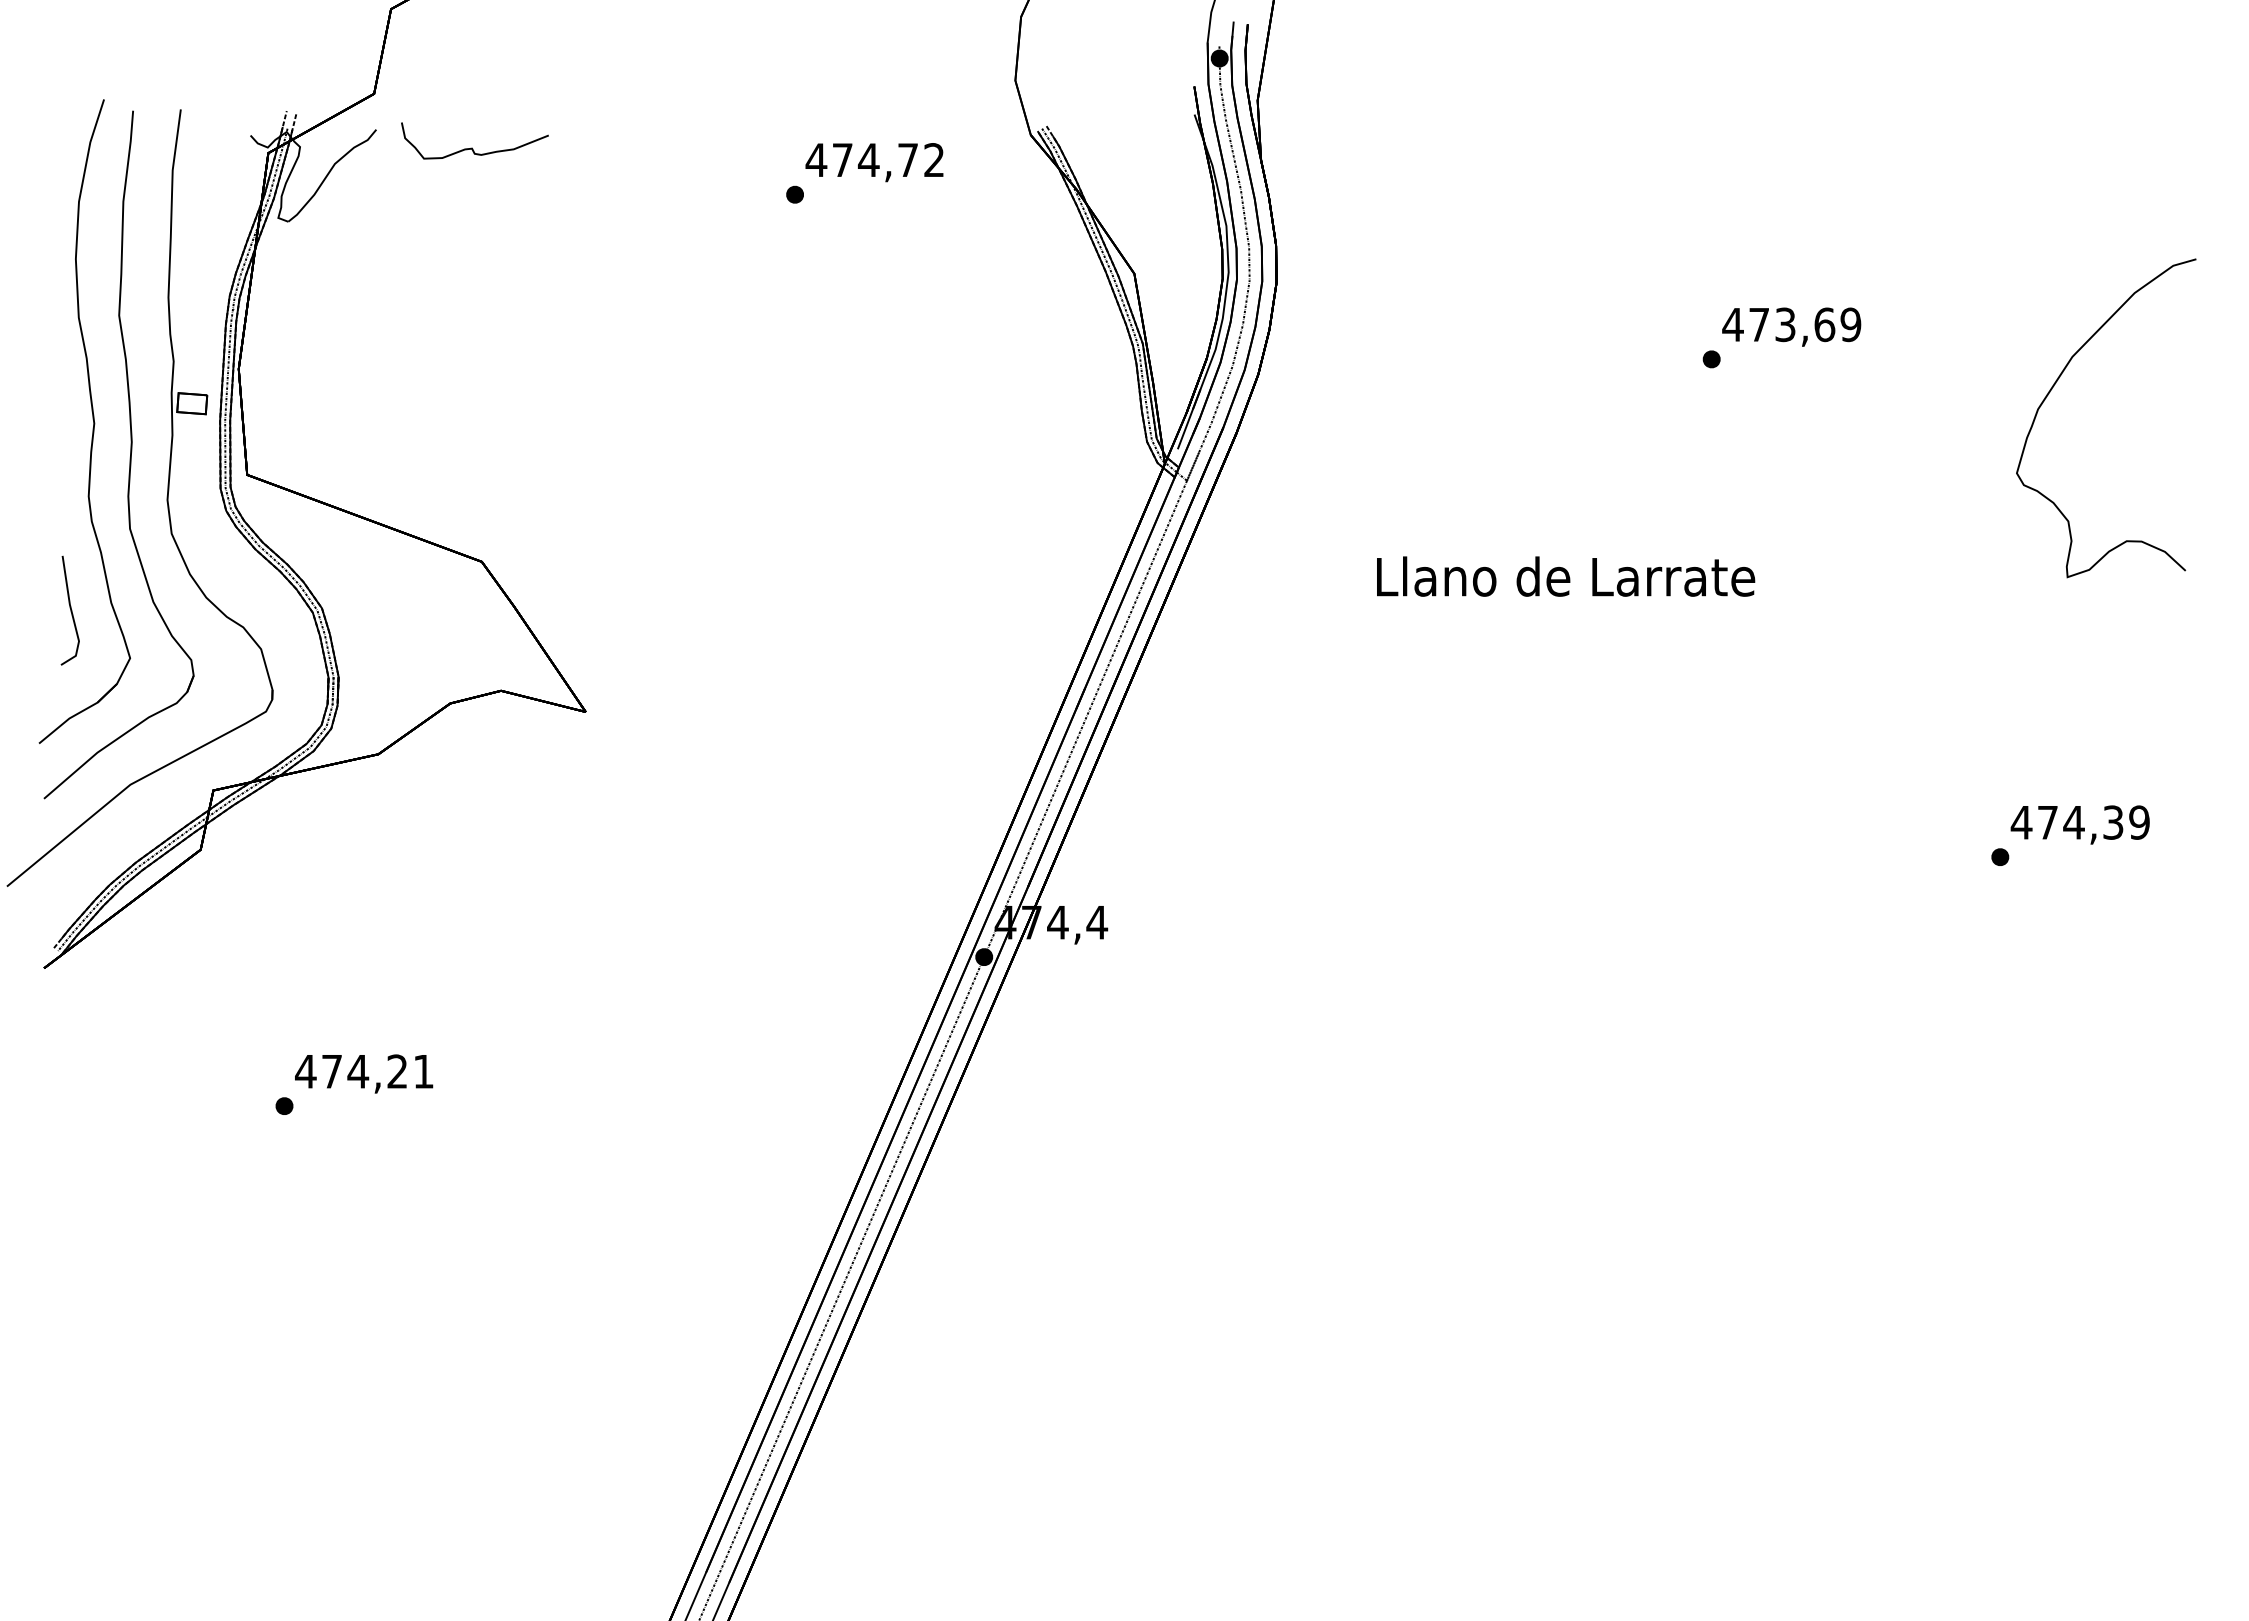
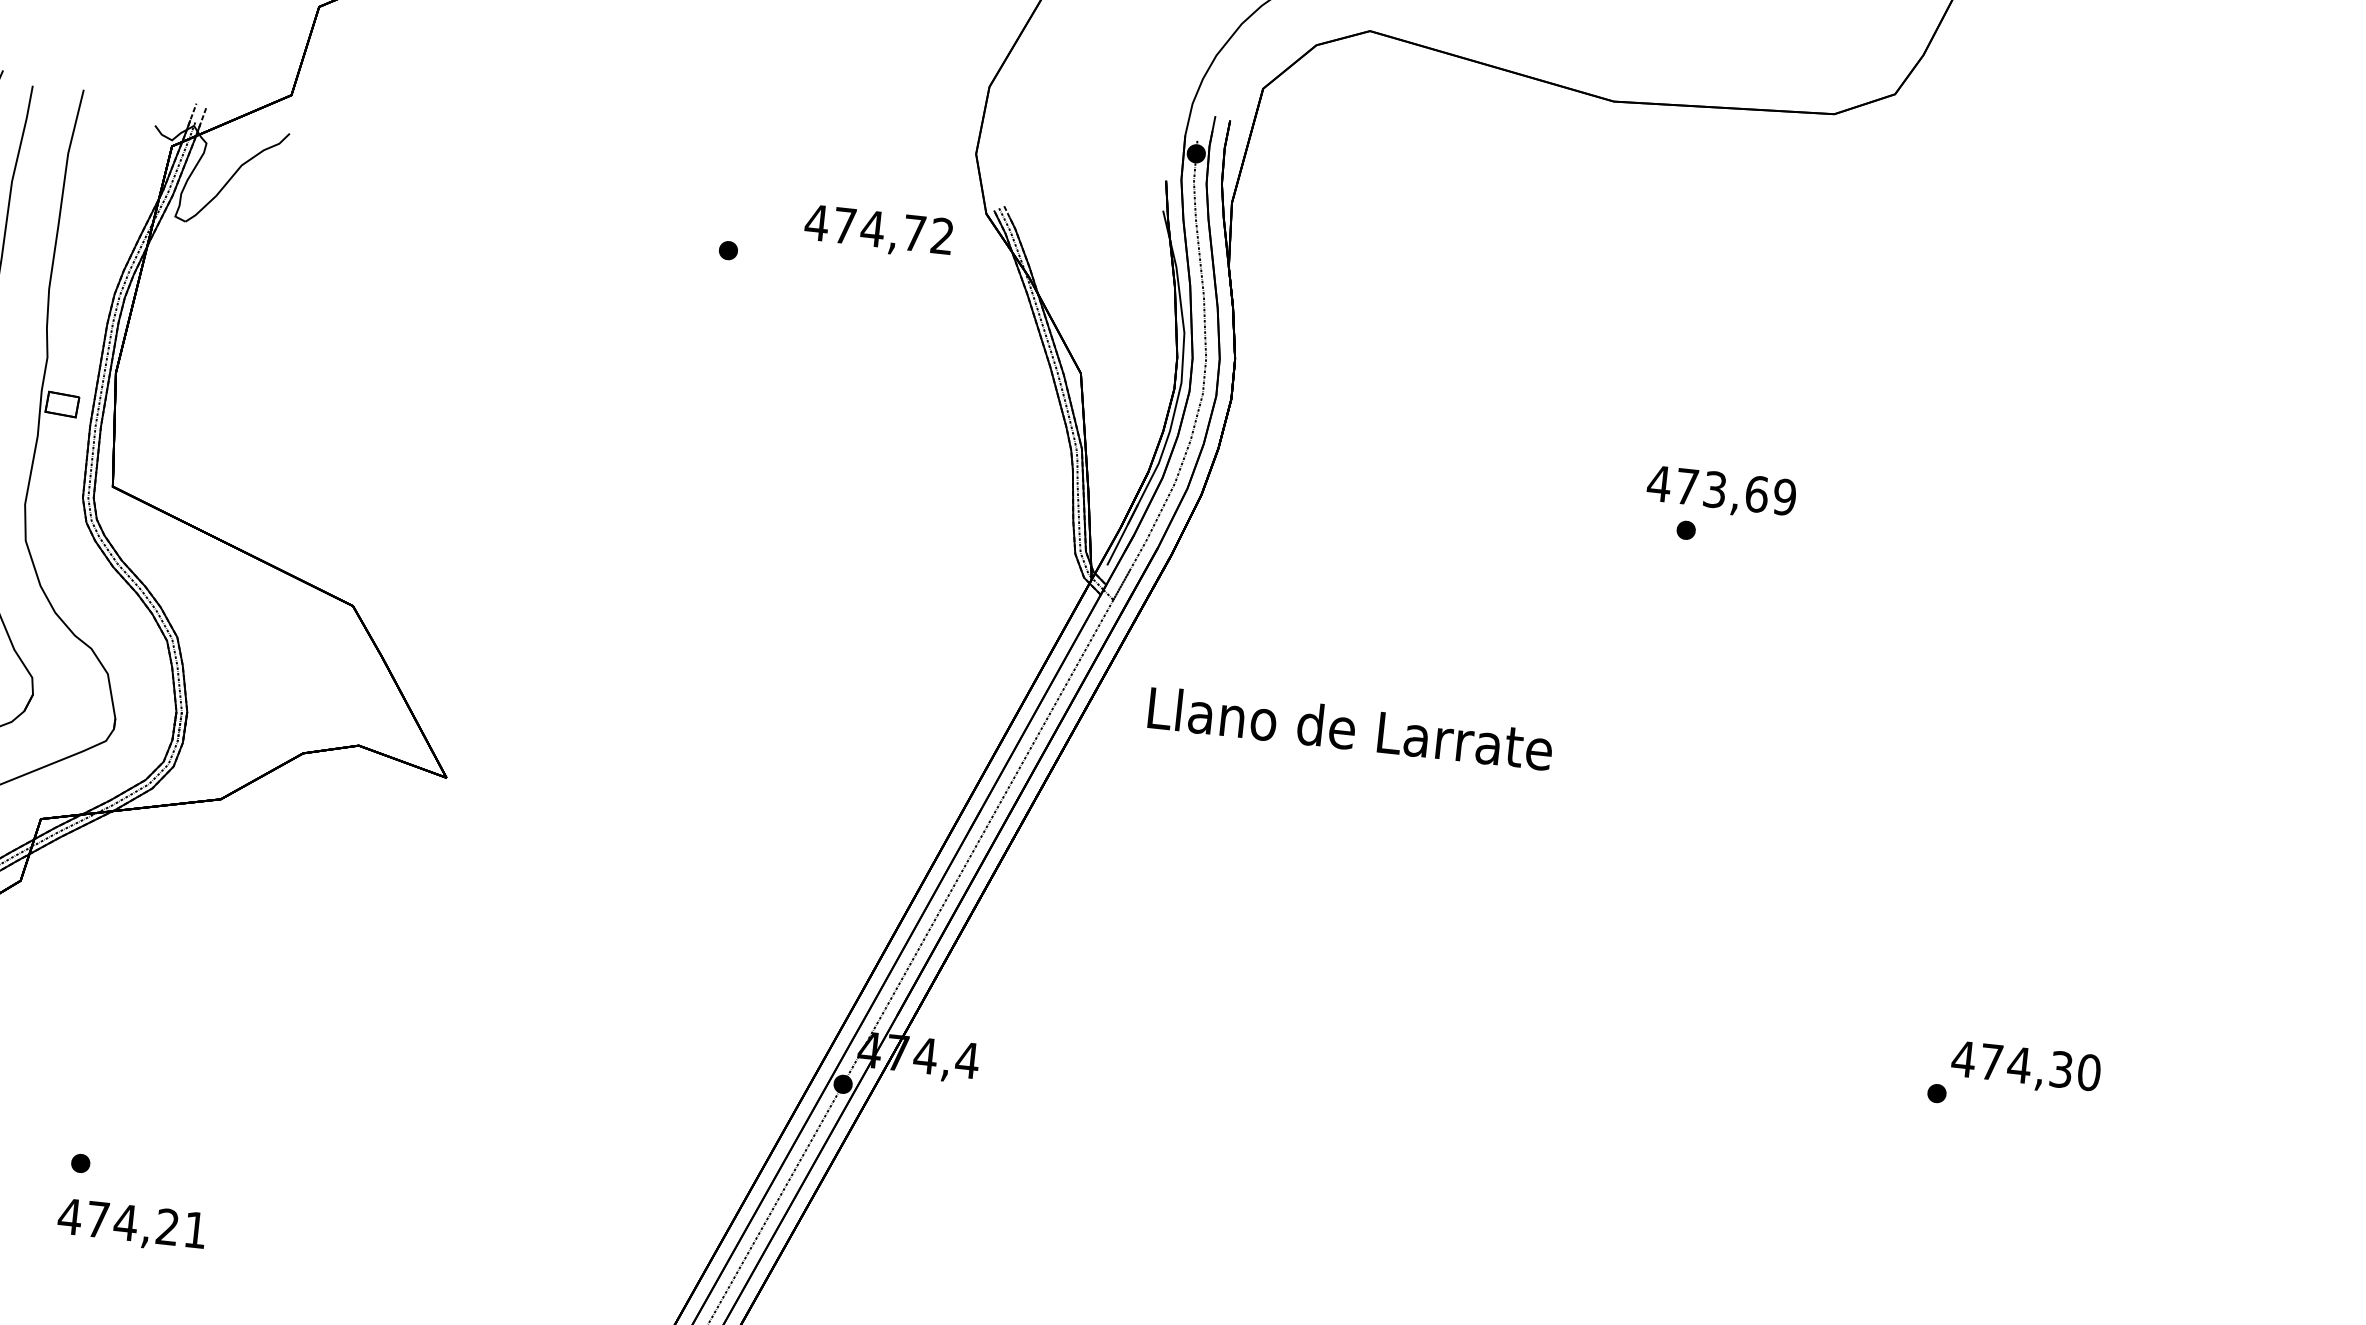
curve: (472, 147) -> (390, 163), removed
text: (874, 162) -> (878, 231), moved
text: (1791, 326) -> (1721, 492), moved
curve: (2056, 383) -> (2050, 595), removed
text: (1566, 576) -> (1351, 728), moved
text: (2139, 822) -> (2089, 1072), 474,39 -> 474,30
text: (364, 1073) -> (132, 1225), moved

